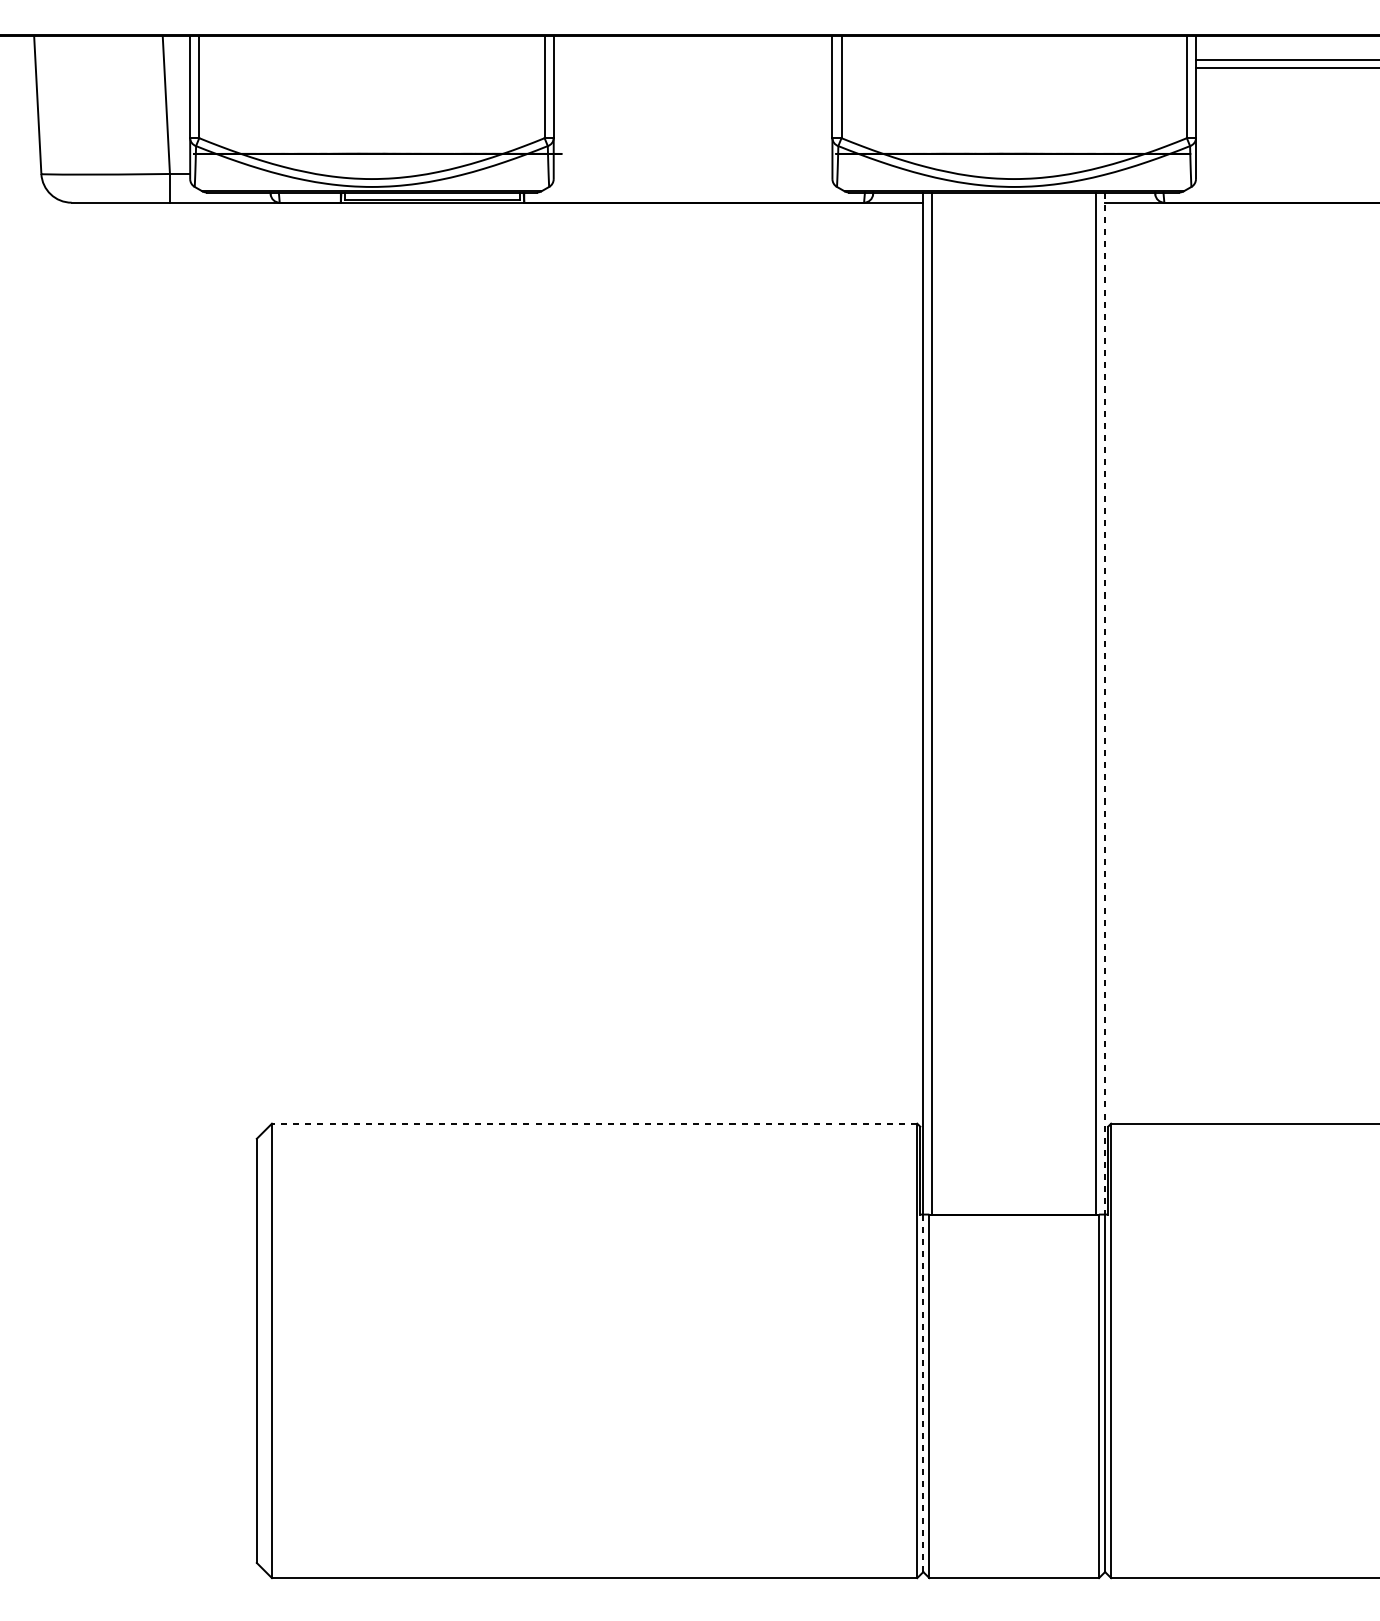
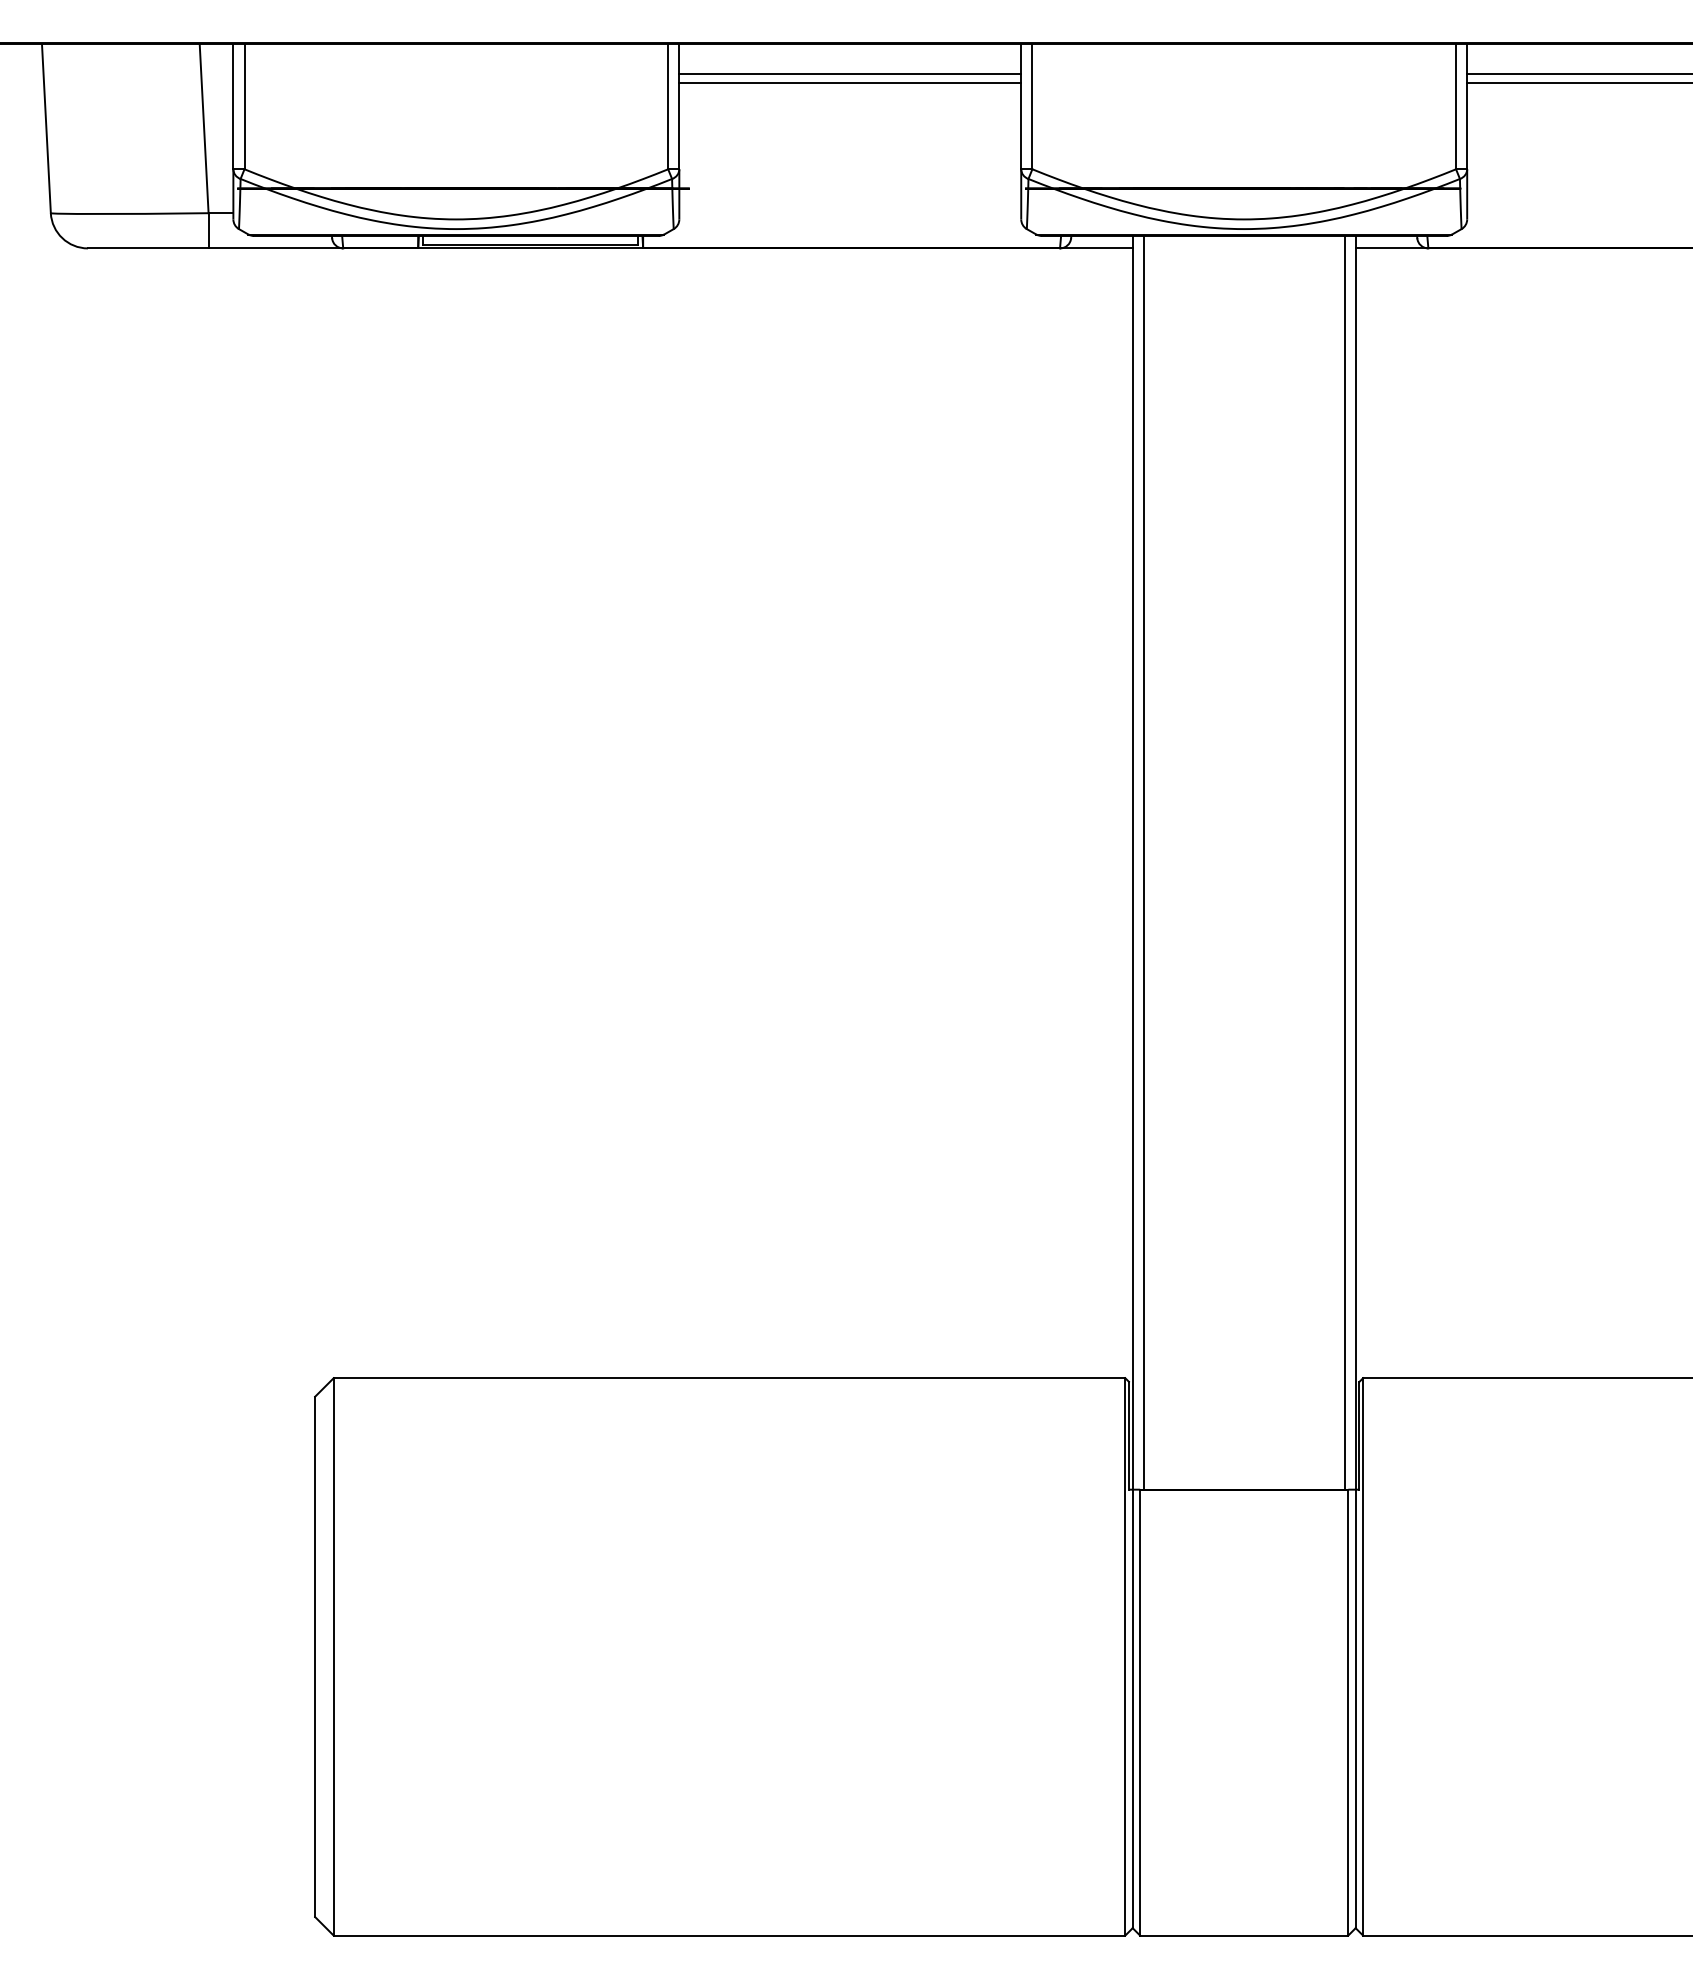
line: (693, 60) -> (850, 73), added
line: (693, 68) -> (850, 83), added
line: (1104, 703) -> (1355, 862), dashed -> solid
line: (594, 1123) -> (729, 1378), dashed -> solid
line: (923, 1392) -> (1132, 1708), dashed -> solid

